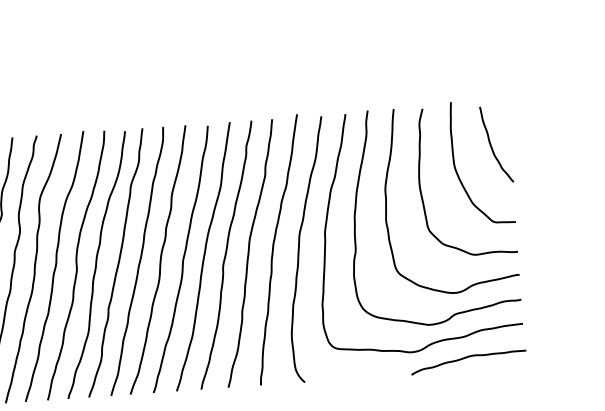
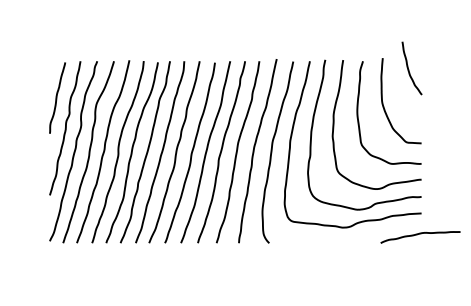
curve: (492, 146) -> (409, 69), moved
curve: (468, 358) -> (420, 234), moved

